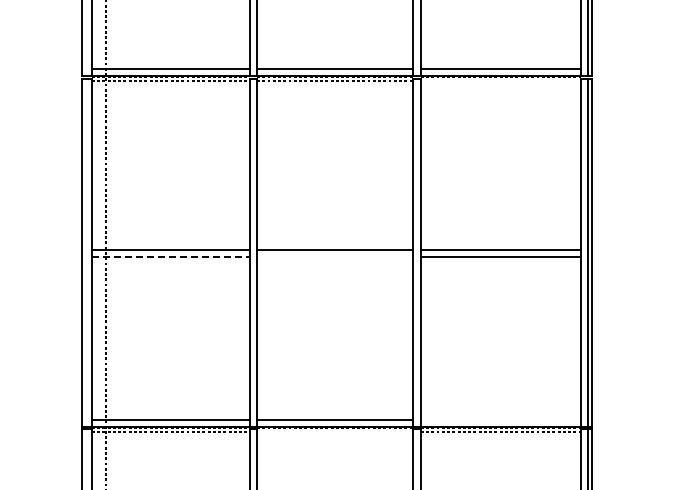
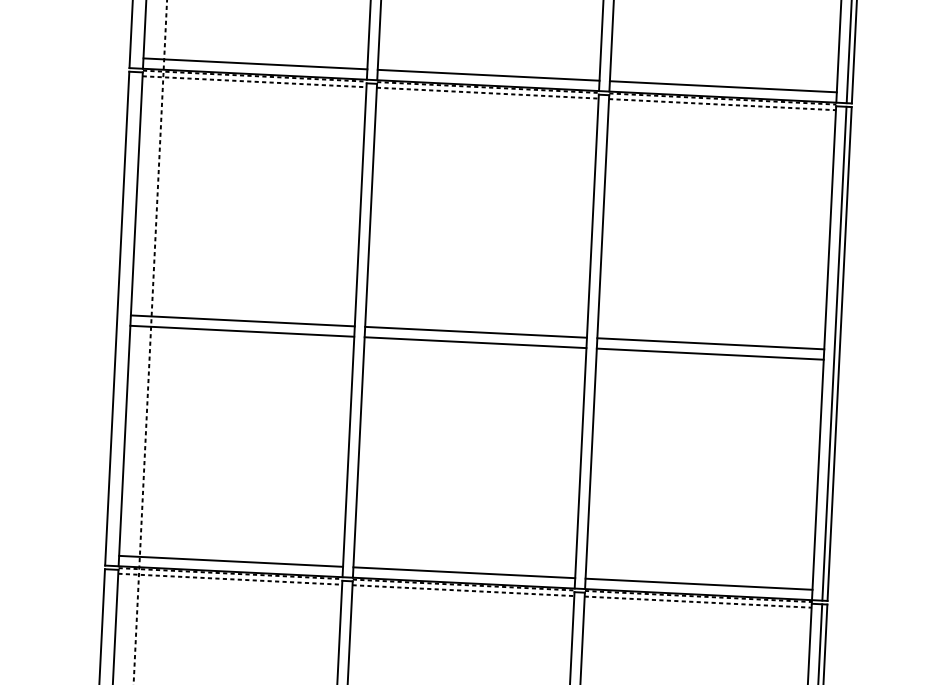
line: (500, 81) -> (722, 104), added
line: (170, 257) -> (242, 331), dashed -> solid
line: (334, 257) -> (474, 342), added
line: (500, 419) -> (698, 584), added
line: (334, 432) -> (462, 591), added

